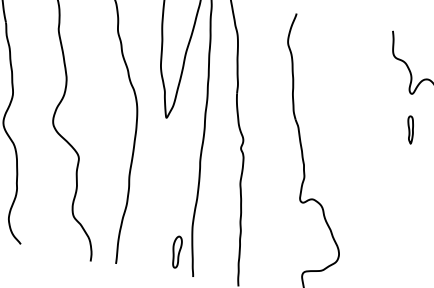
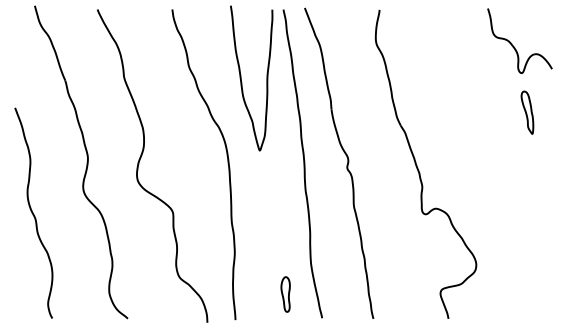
part: (410, 129) -> (527, 112), size x1.43
part: (176, 251) -> (285, 294), moved

